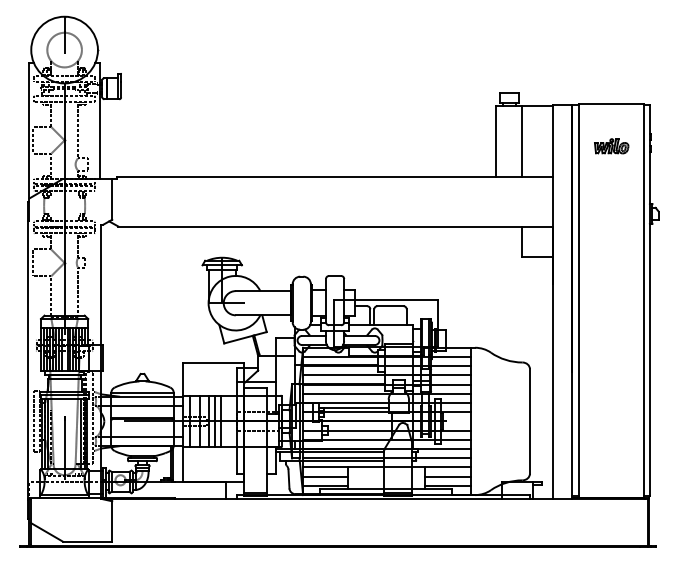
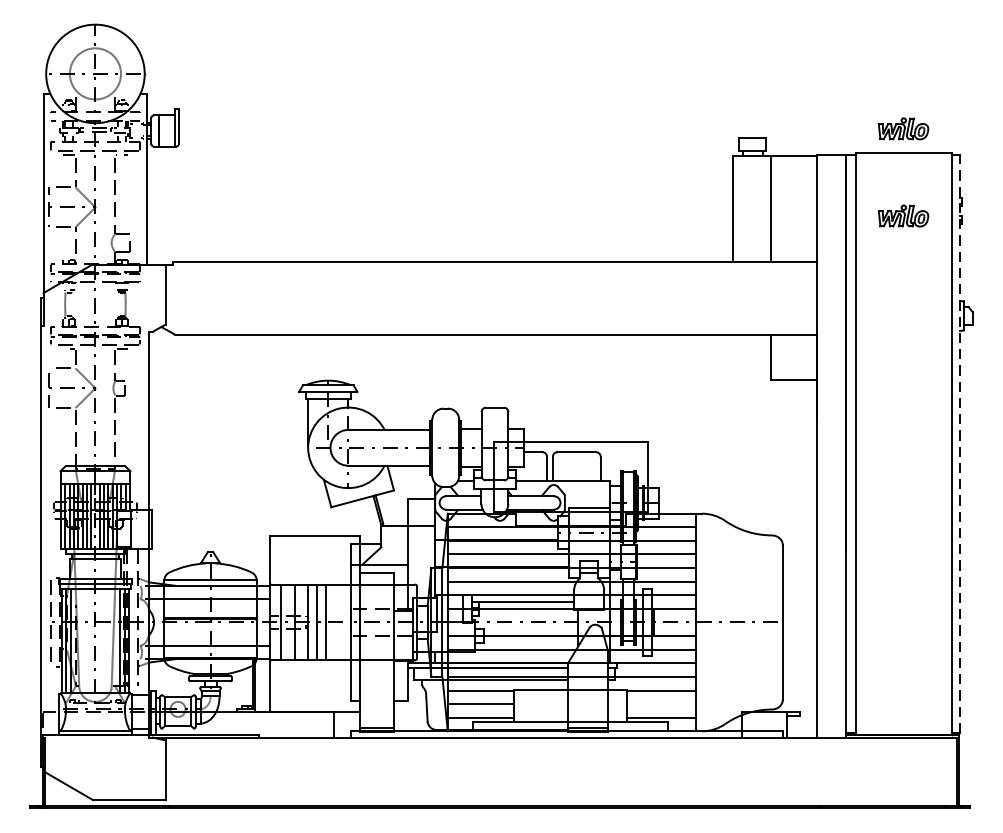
part: (611, 87) -> (903, 129), added
line: (649, 300) -> (959, 443), solid -> dashed
line: (447, 476) -> (661, 703), removed

